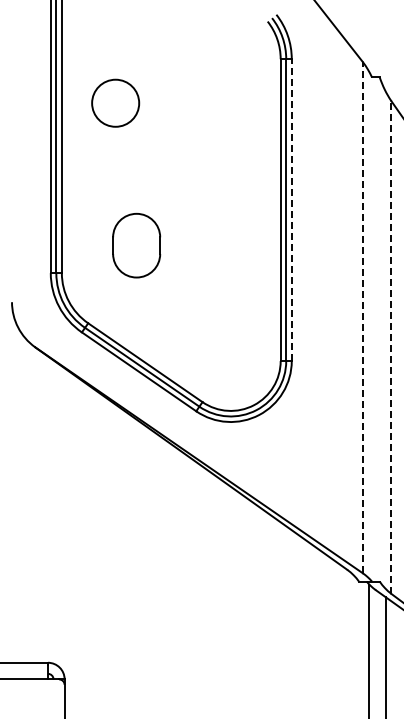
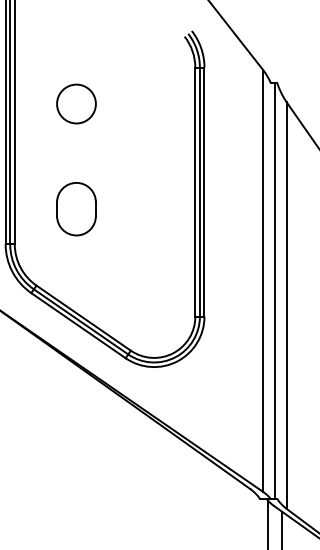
circle: (115, 102) -> (76, 103), moved
line: (291, 210) -> (204, 192), dashed -> solid
part: (136, 245) -> (76, 209), moved
line: (362, 317) -> (262, 280), dashed -> solid
line: (377, 329) -> (275, 290), added
line: (391, 347) -> (286, 305), dashed -> solid

